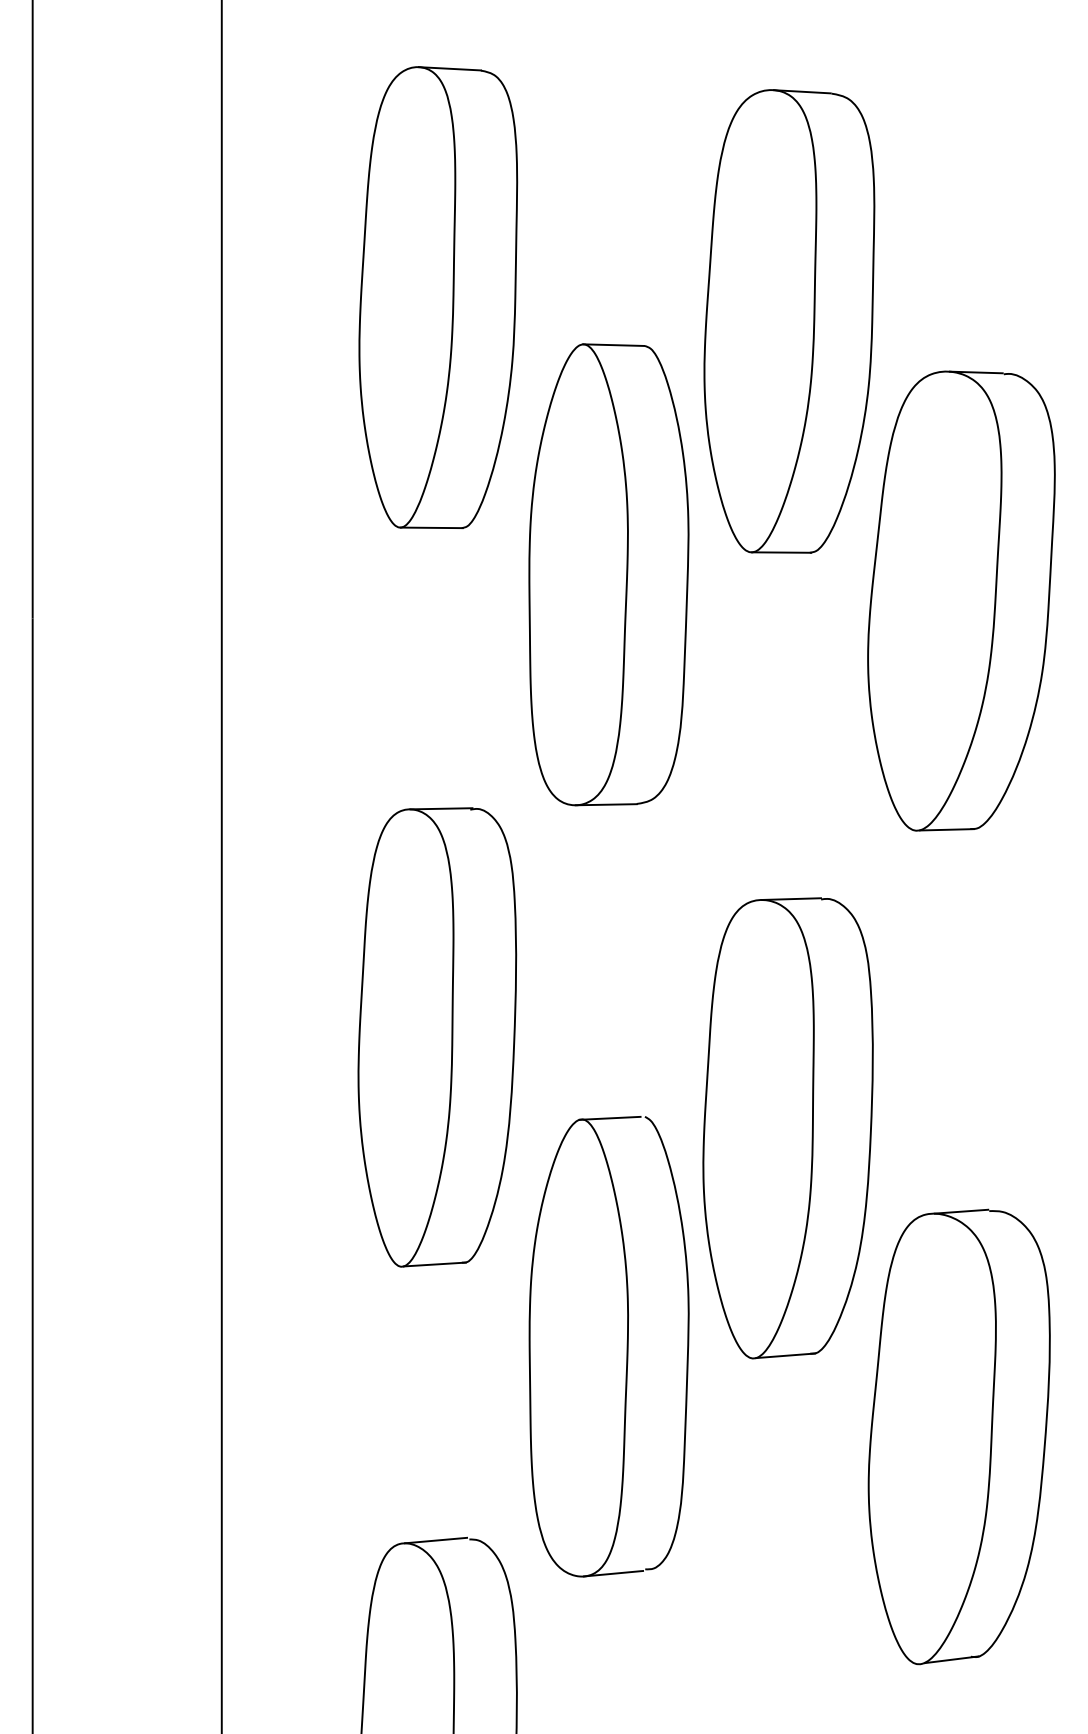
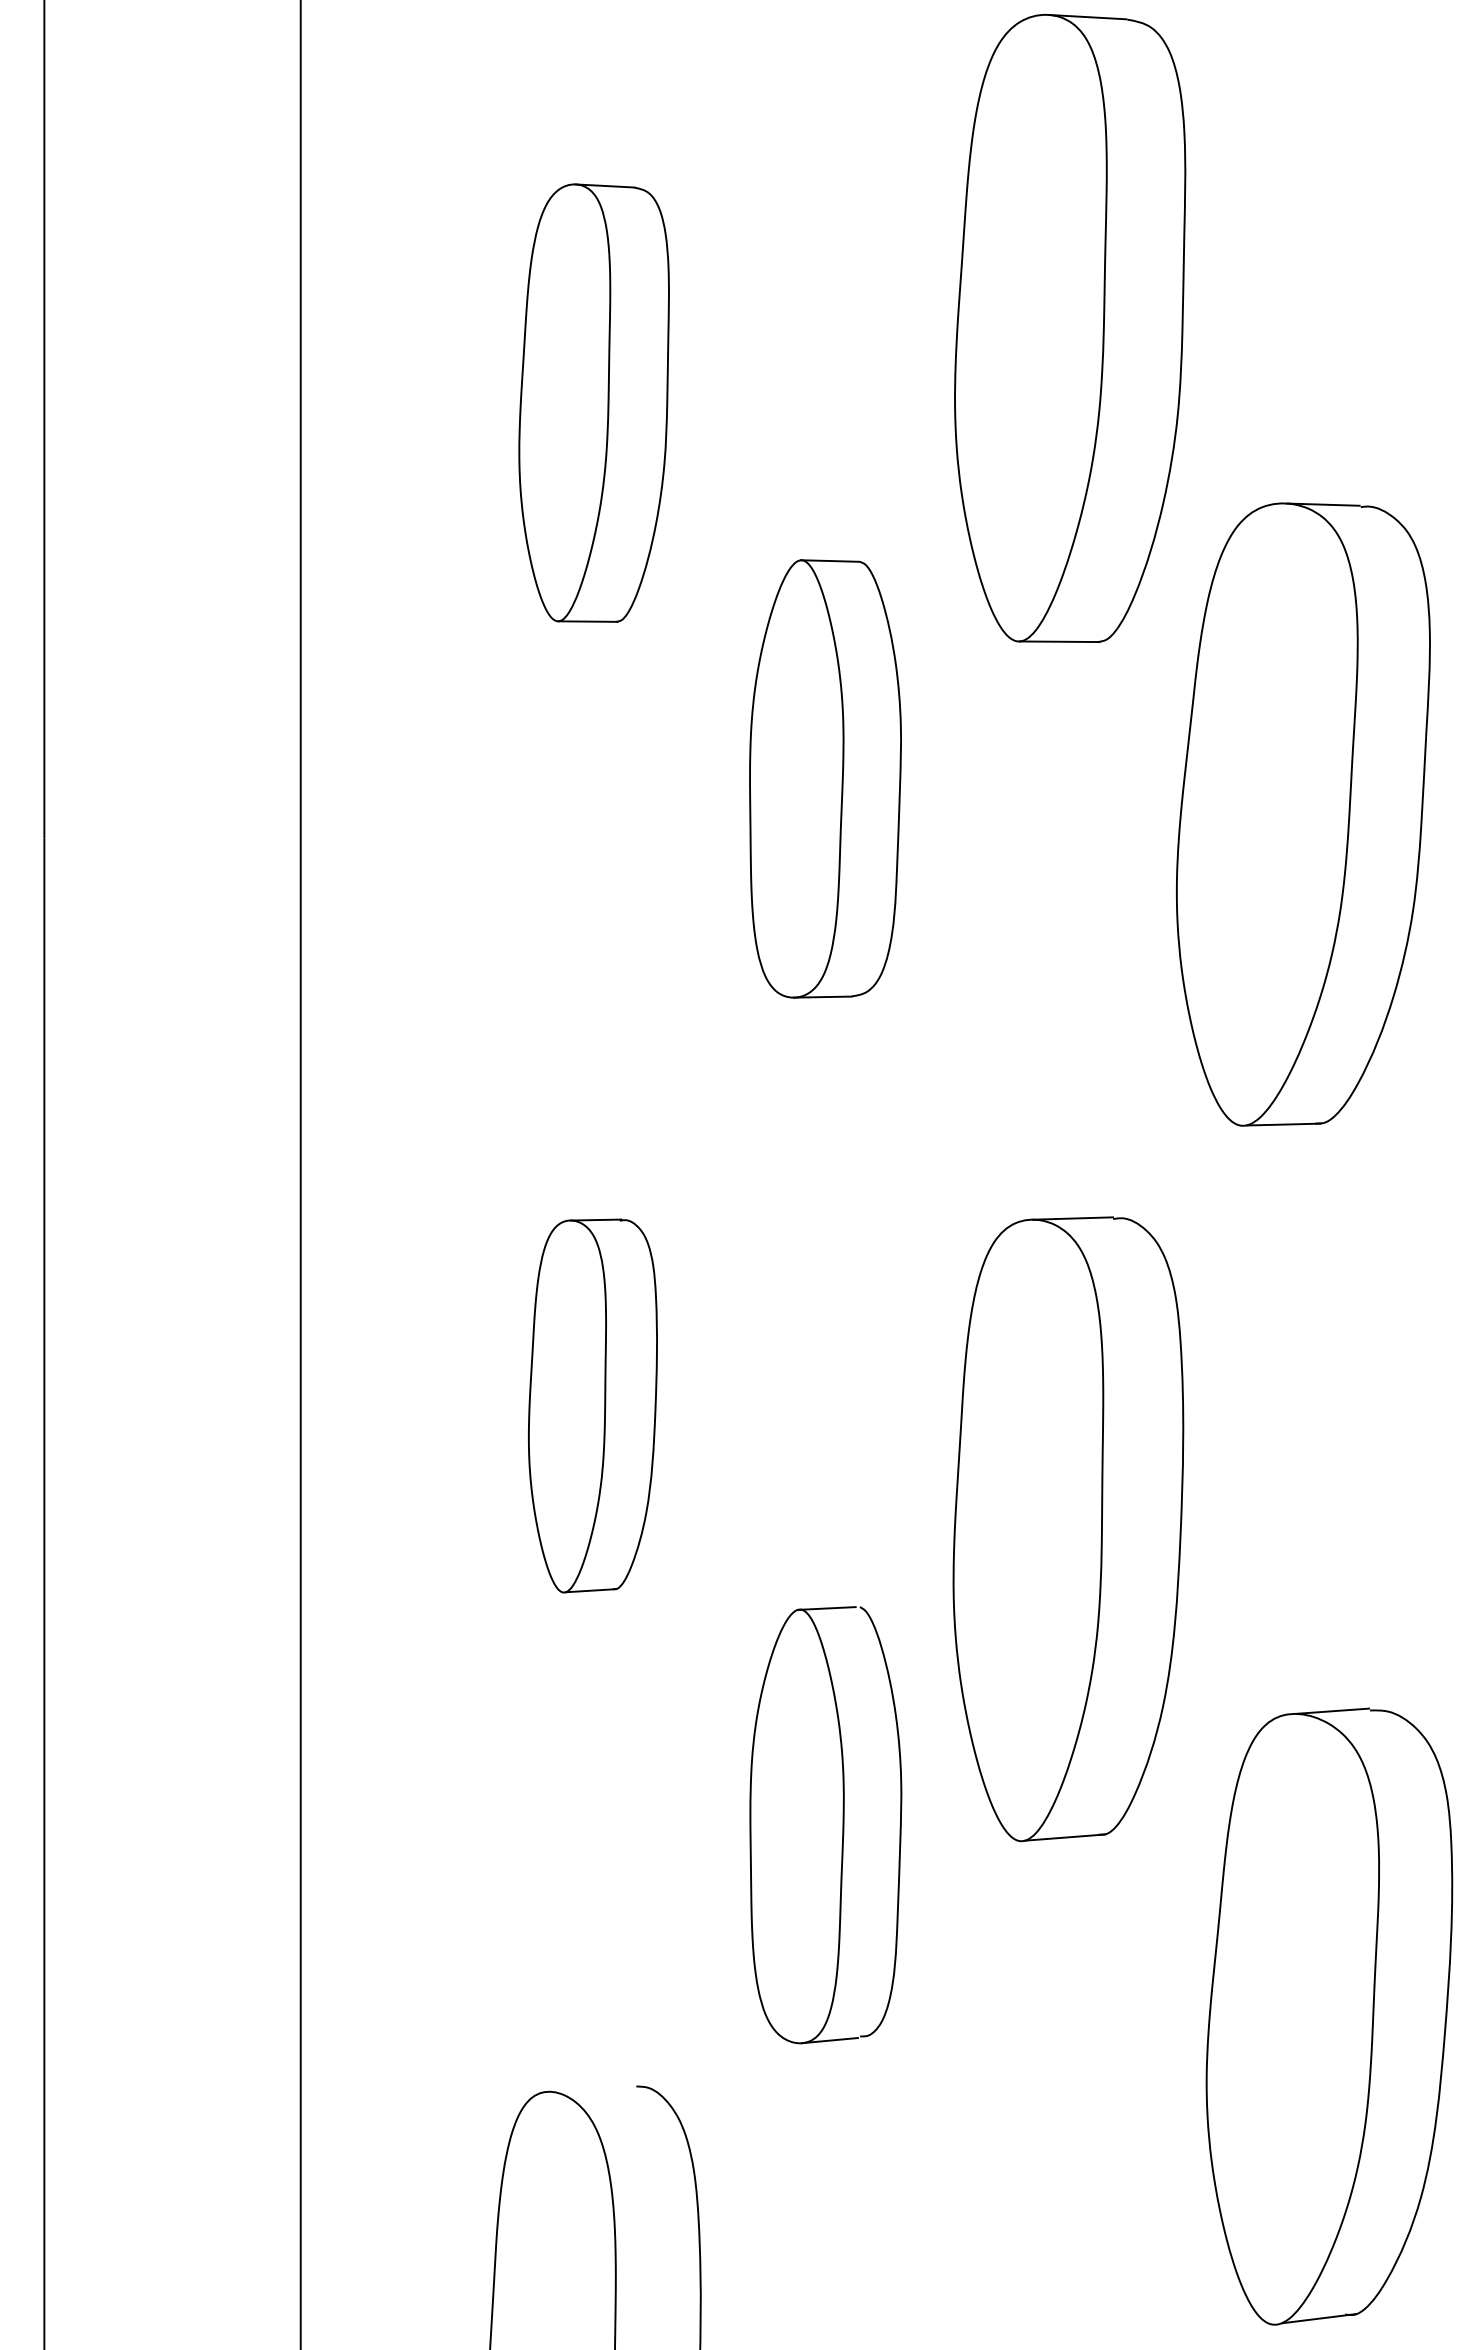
part: (437, 297) -> (593, 402), size x0.7
part: (789, 321) -> (1070, 328), moved
part: (608, 574) -> (825, 778), size x0.7
part: (437, 1037) -> (592, 1405), size x0.6
part: (608, 1346) -> (825, 1824), size x0.7
part: (959, 1436) -> (1329, 2016), moved
line: (436, 1540) -> (591, 2087), removed

